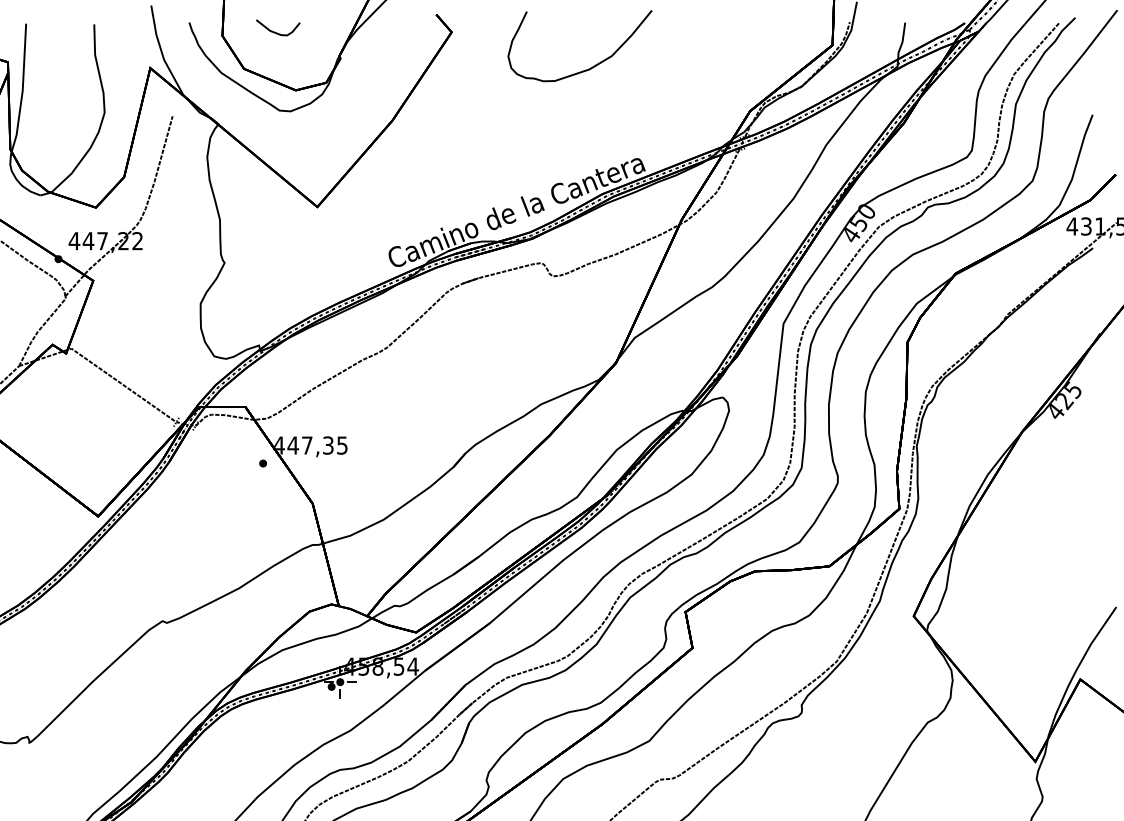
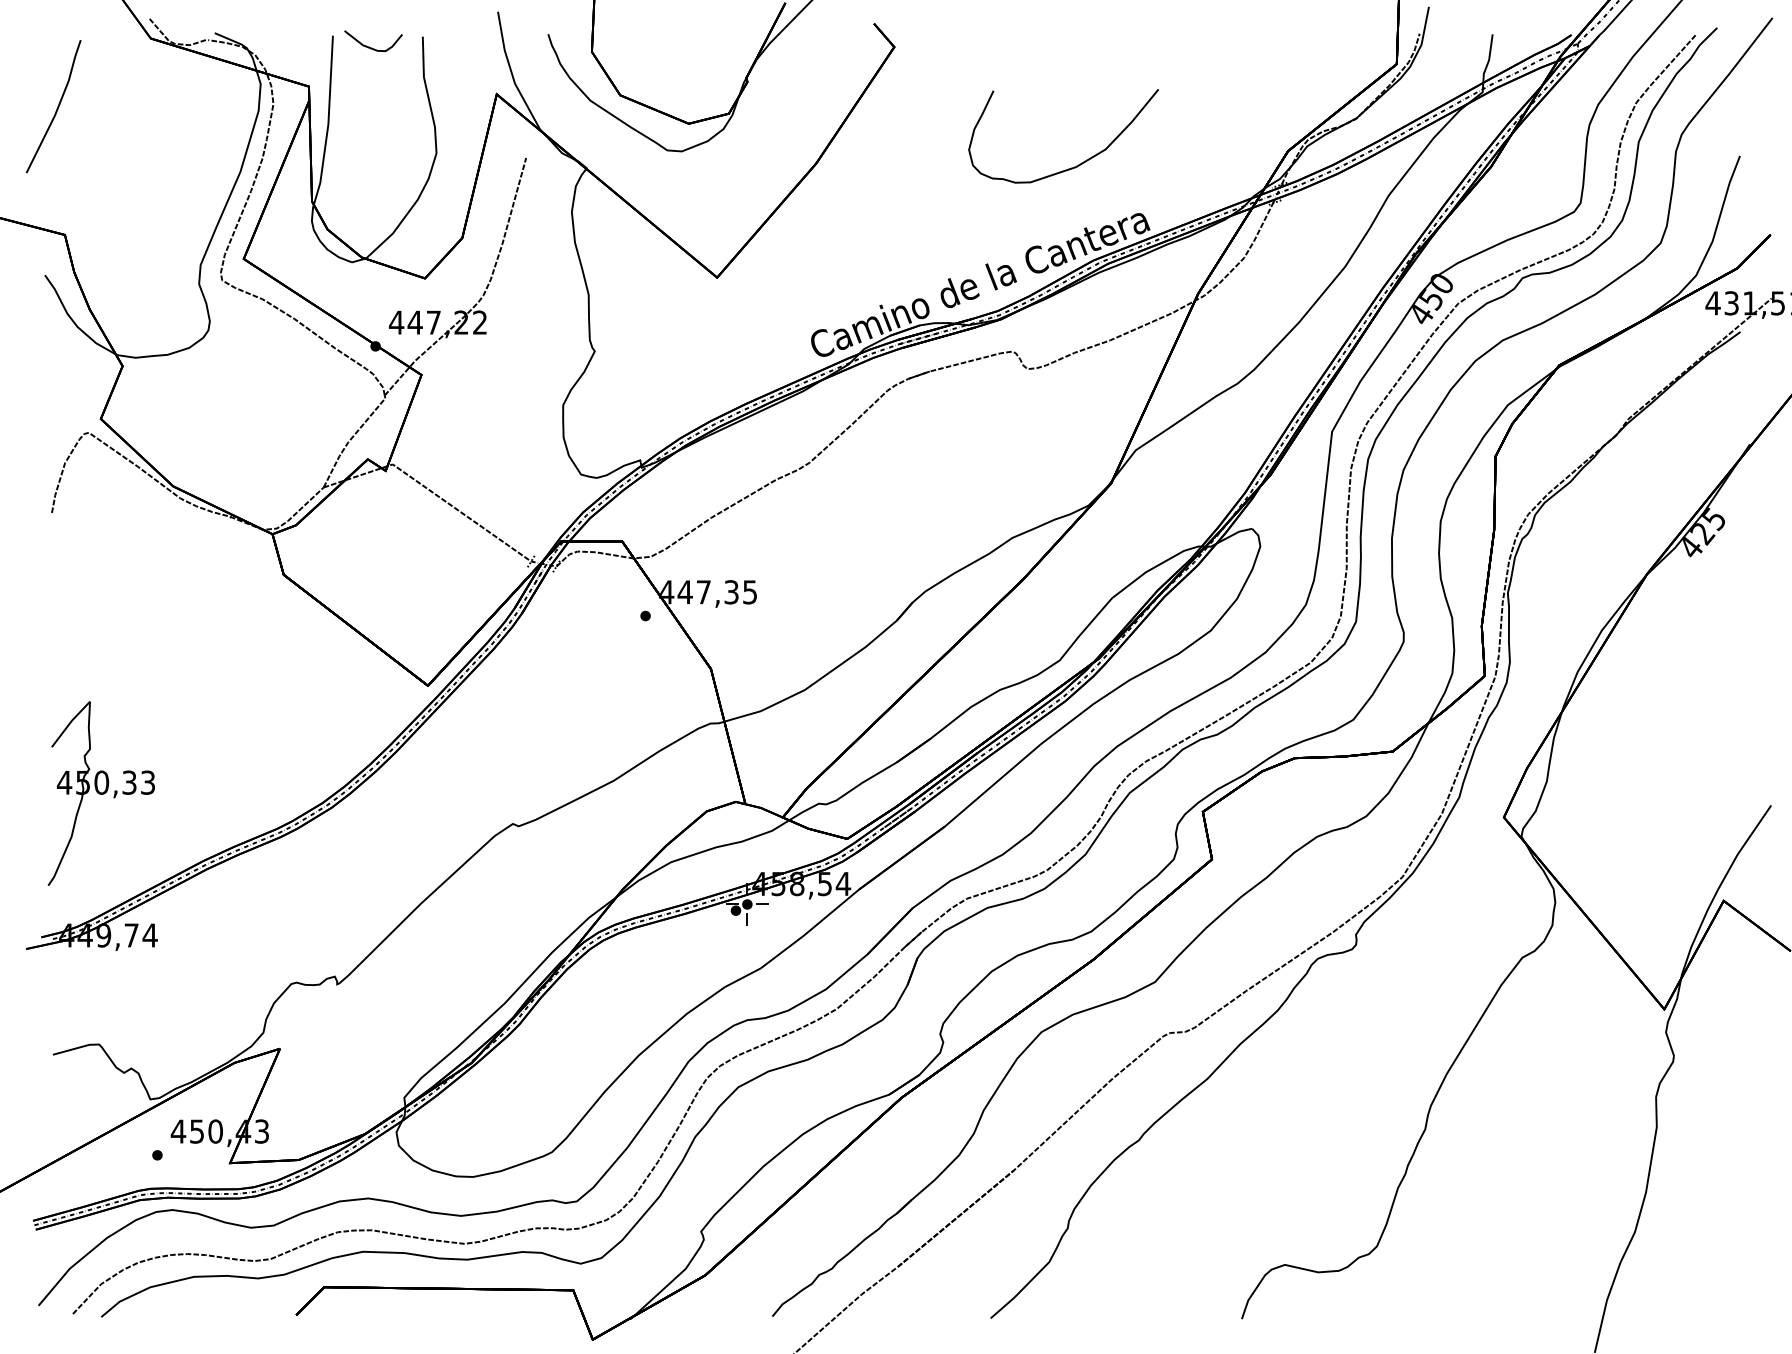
curve: (276, 32) -> (371, 47), moved
curve: (593, 65) -> (1081, 162), moved

